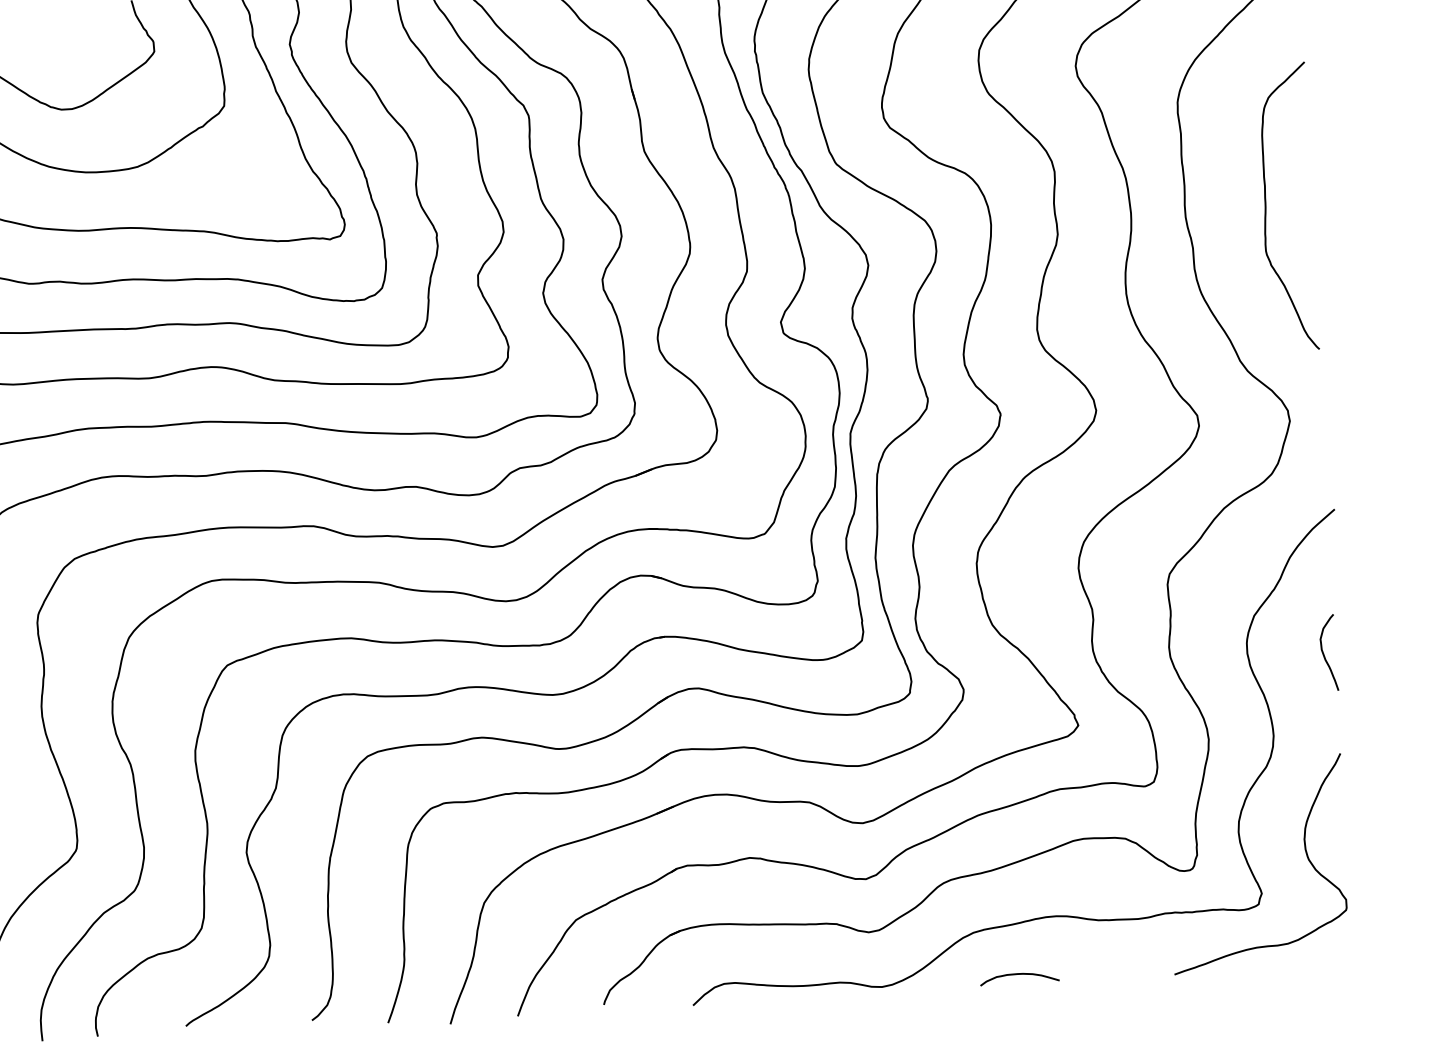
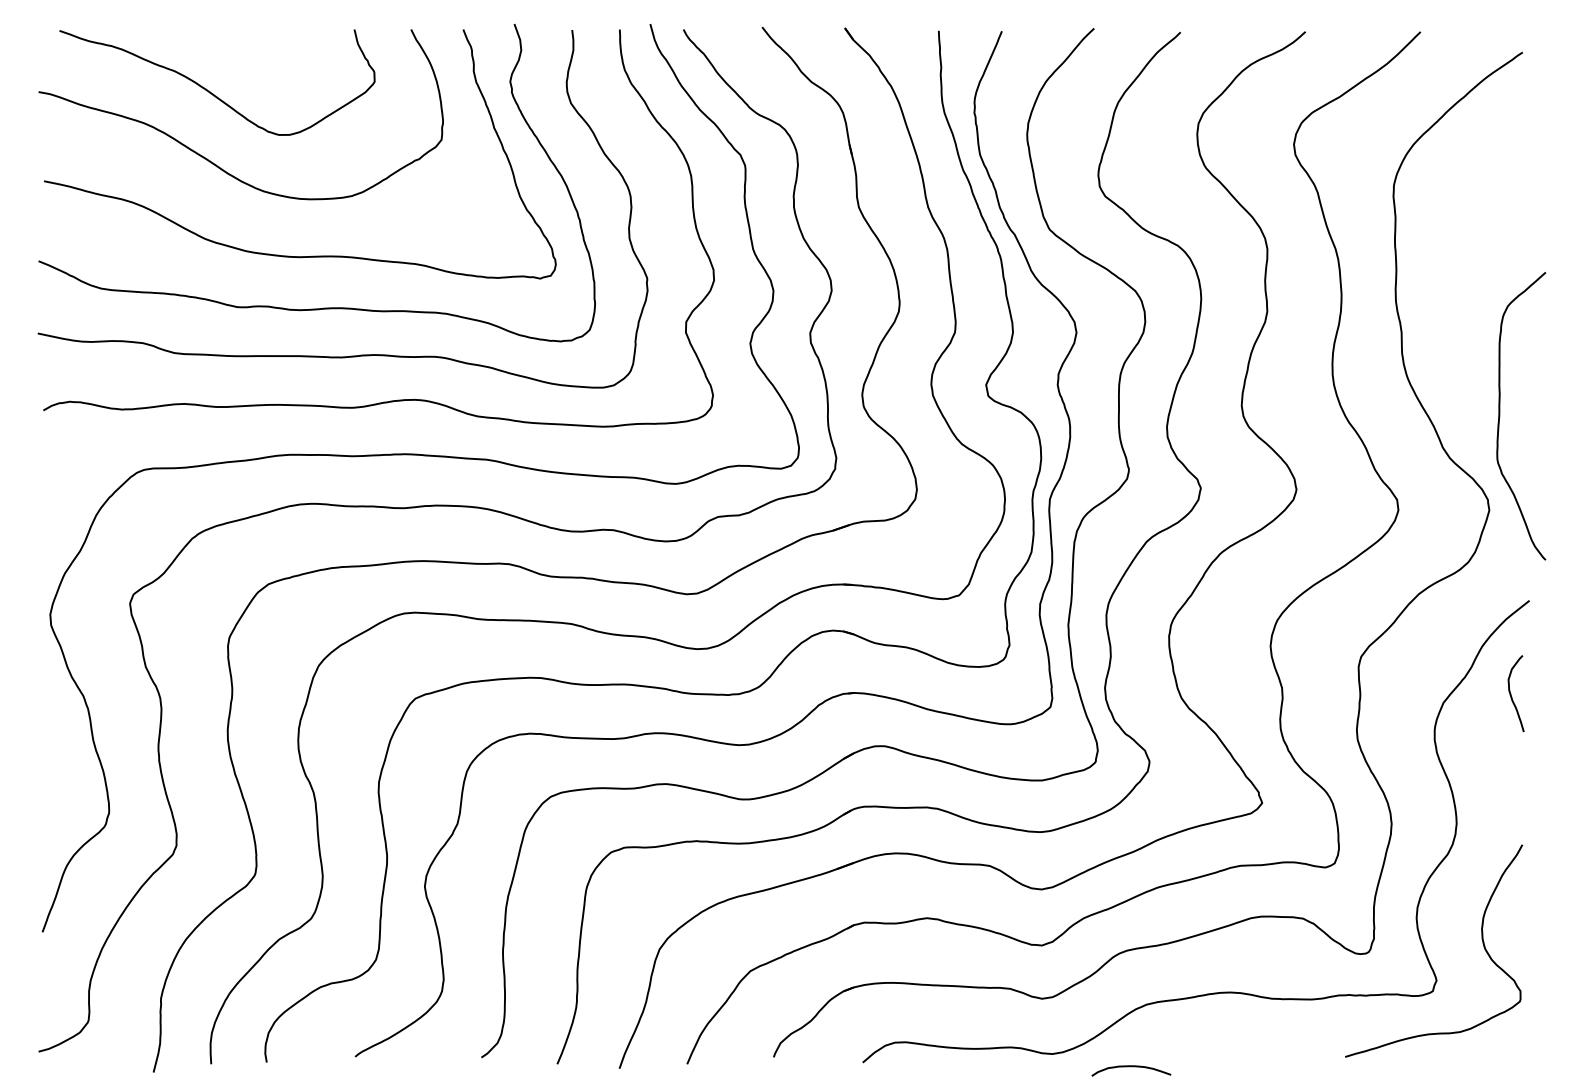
curve: (1266, 208) -> (1500, 416), moved
curve: (1324, 652) -> (1511, 693), moved
curve: (1019, 975) -> (1131, 1067), moved

